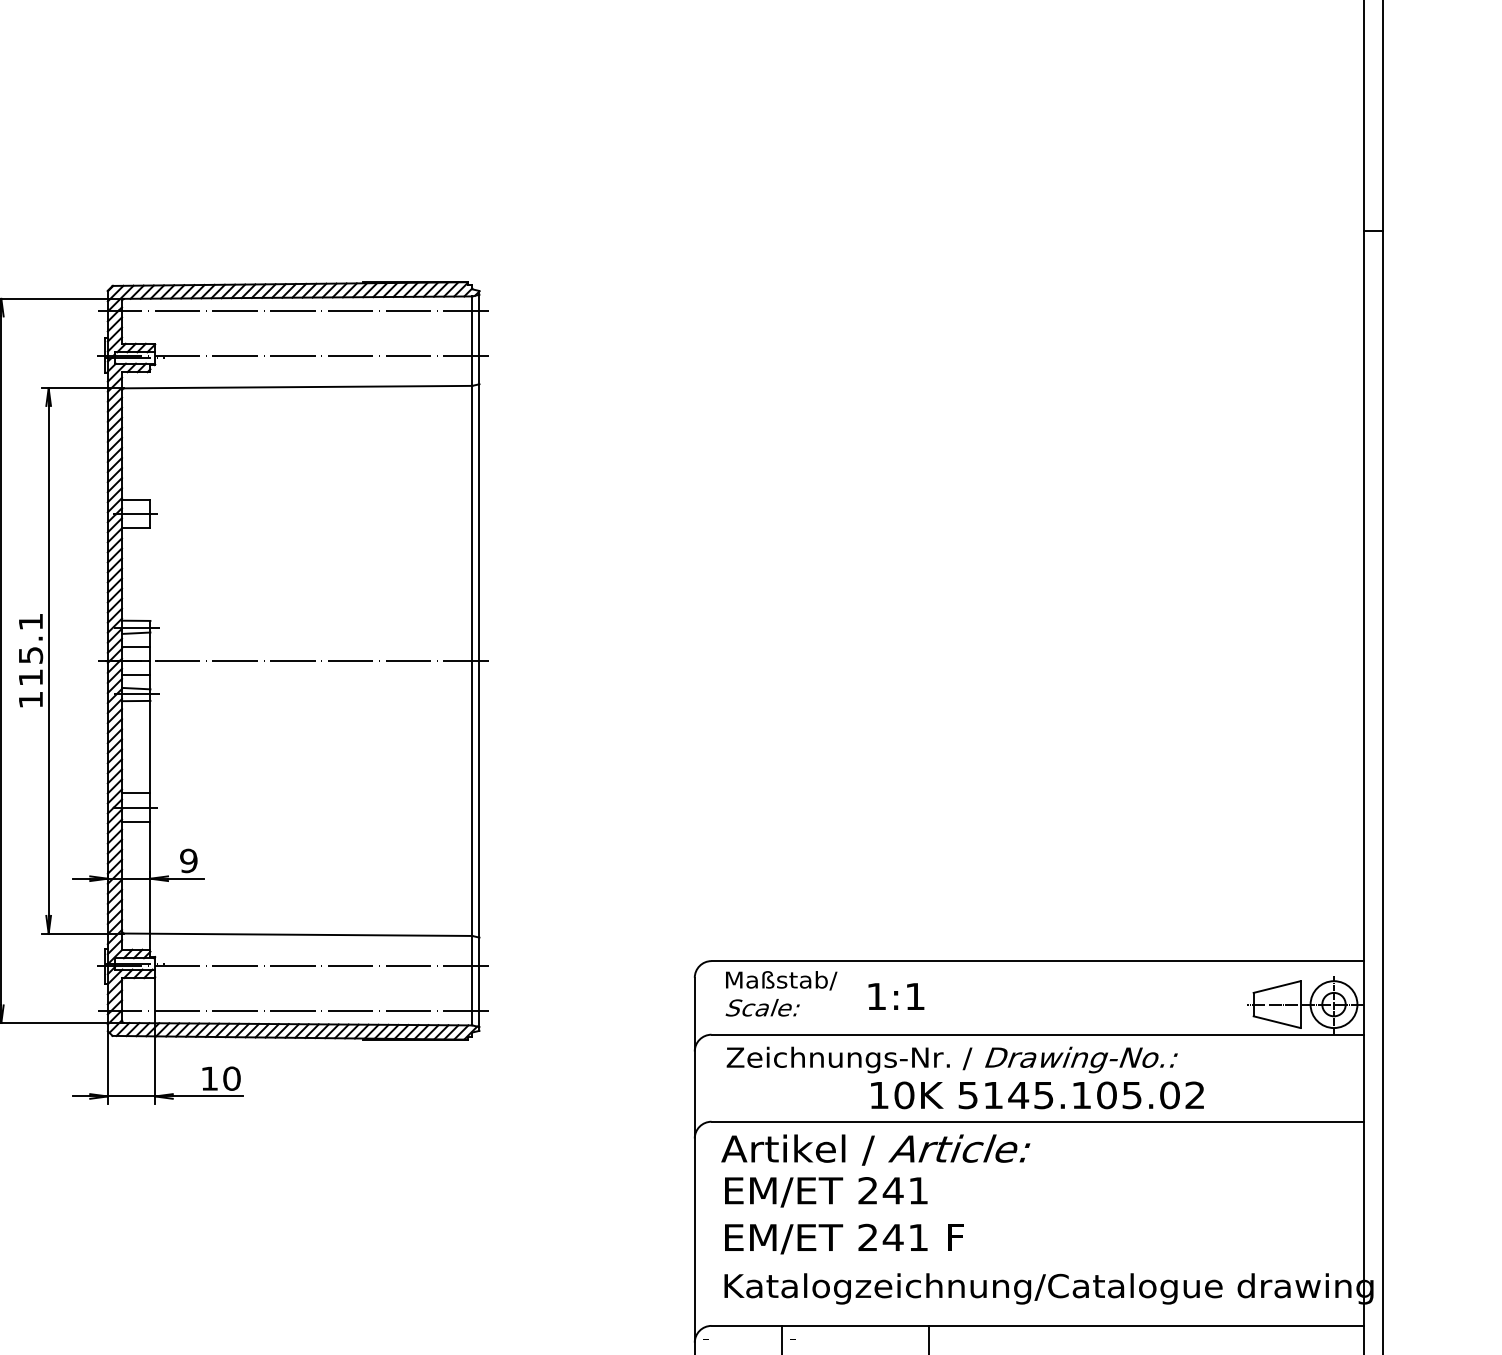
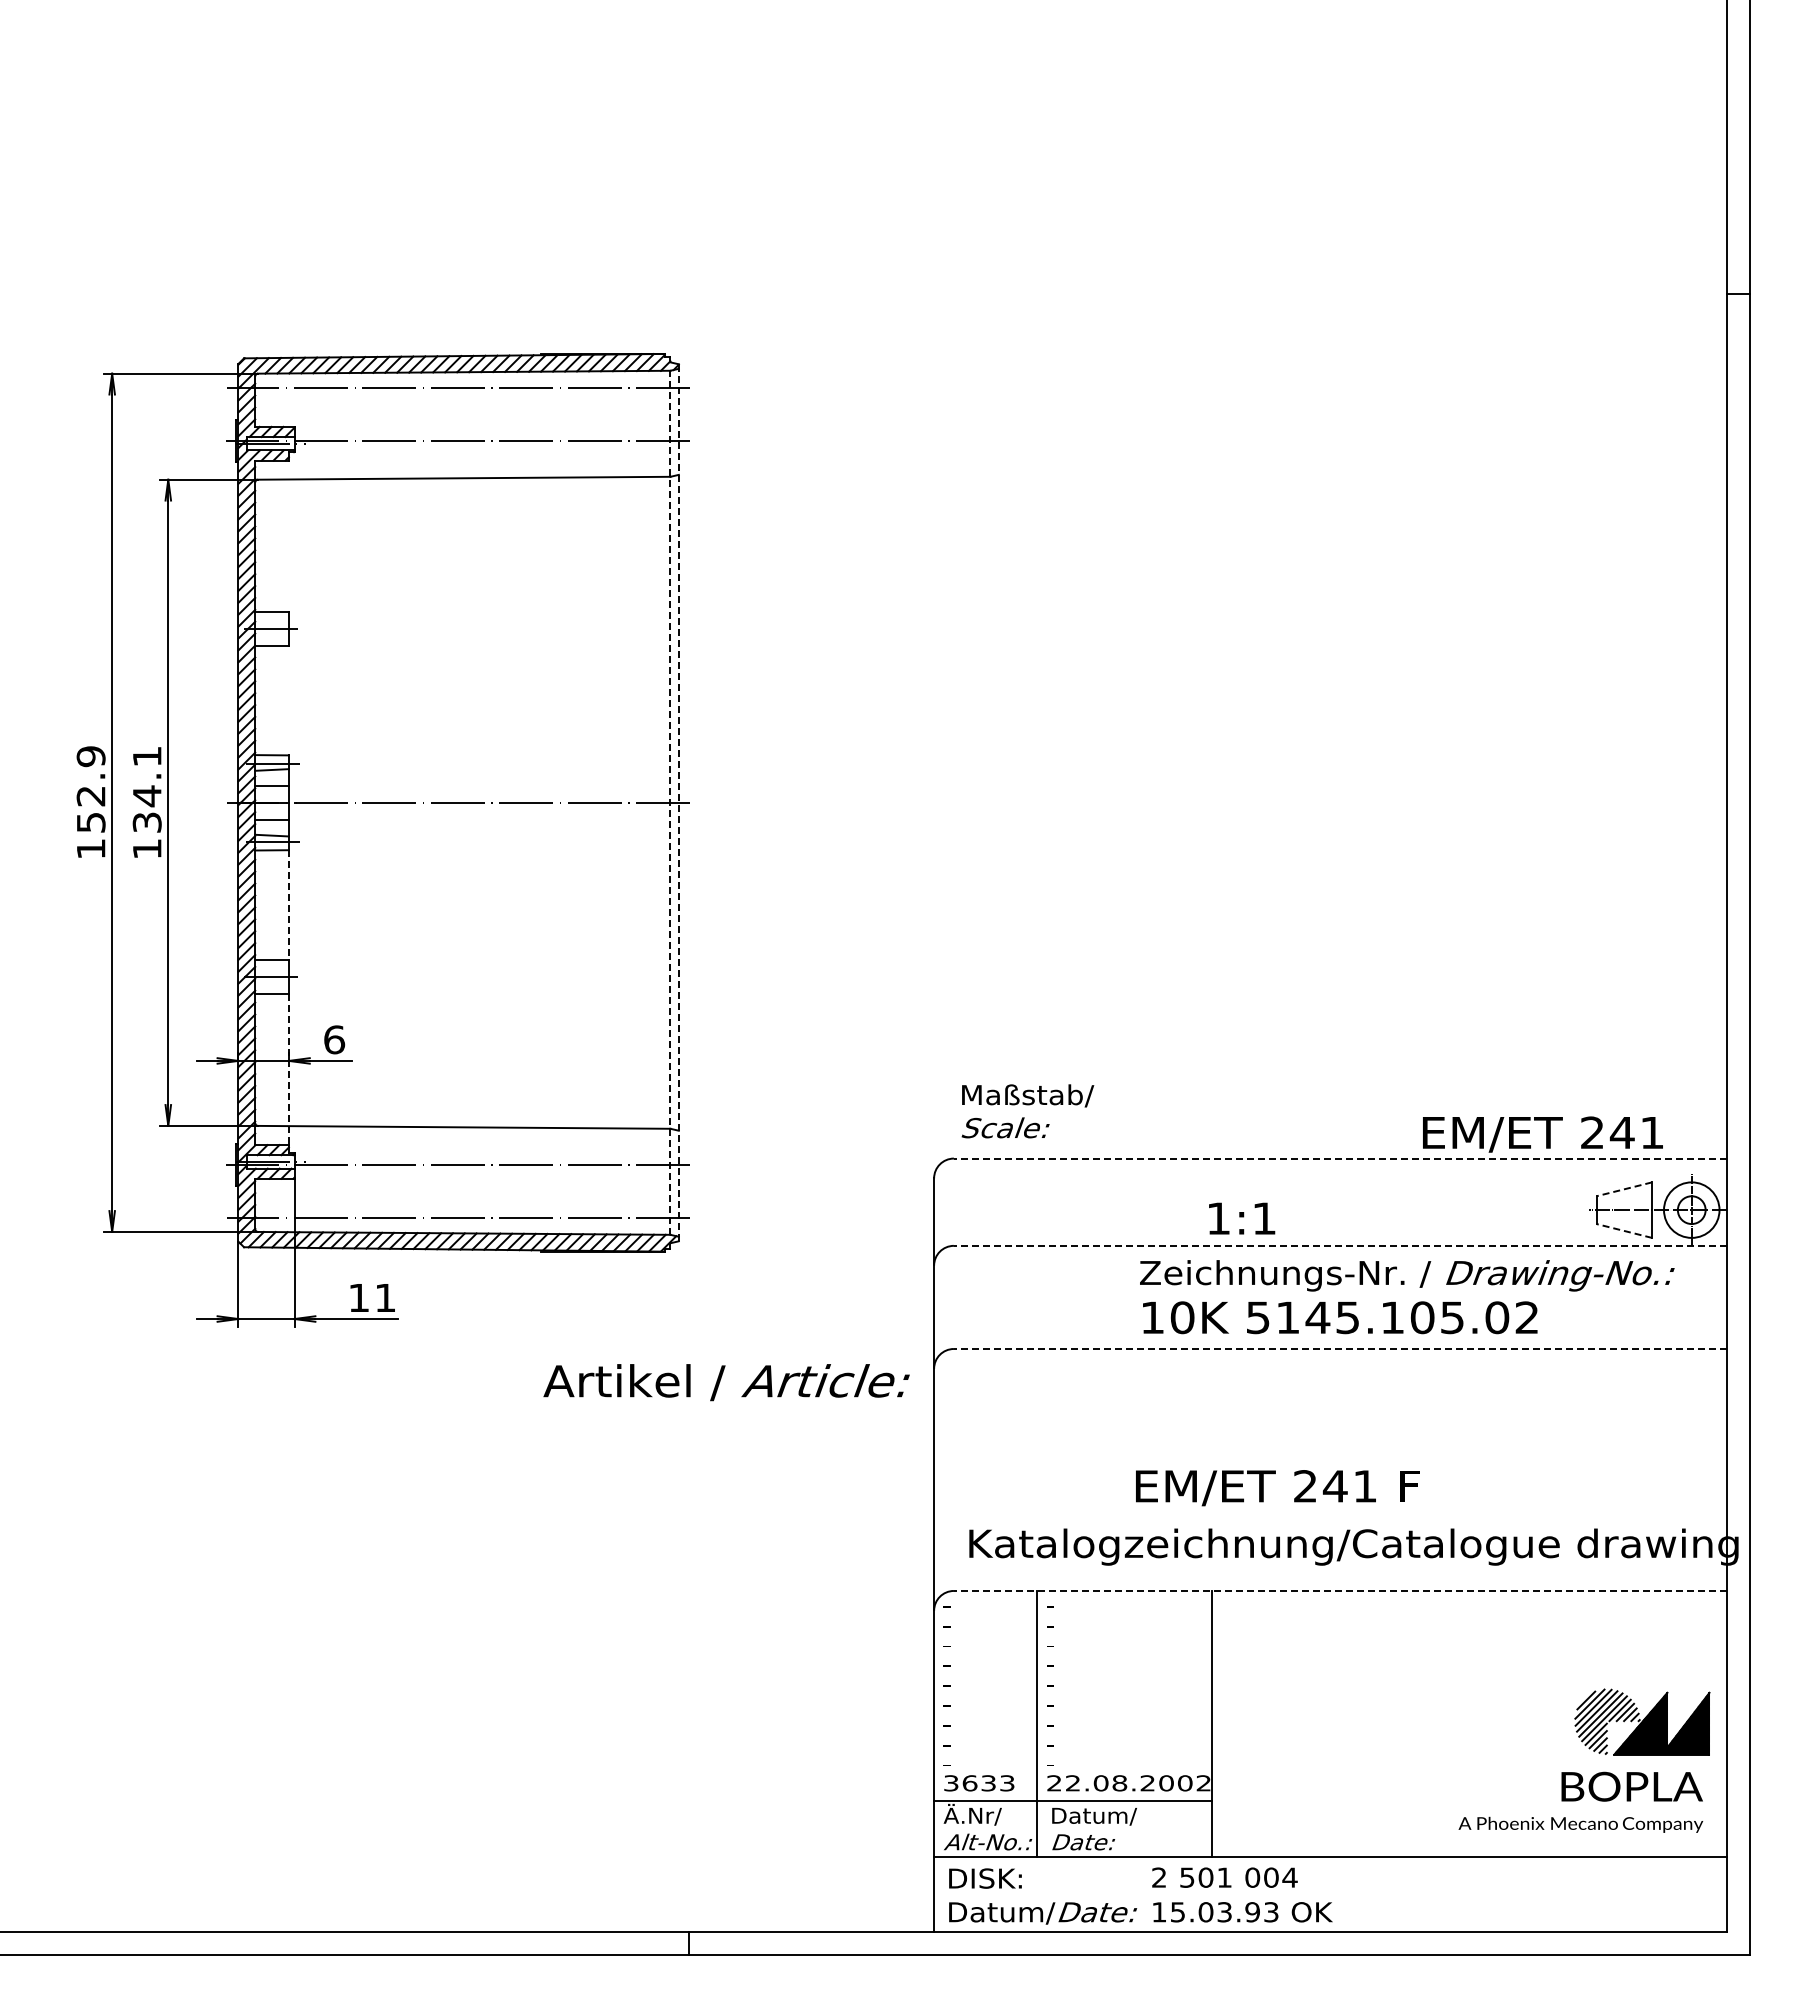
line: (472, 660) -> (670, 802), solid -> dashed
line: (479, 660) -> (678, 802), solid -> dashed
text: (30, 665) -> (146, 808), 115.1 -> 134.1
line: (150, 747) -> (288, 905), solid -> dashed
text: (188, 860) -> (334, 1039), 9 -> 6
line: (150, 885) -> (288, 1069), solid -> dashed
line: (1037, 961) -> (1340, 1158), solid -> dashed
line: (1277, 987) -> (1624, 1189), solid -> dashed
text: (781, 993) -> (1027, 1111), moved
text: (896, 996) -> (1242, 1218), moved
line: (1277, 1021) -> (1624, 1230), solid -> dashed
line: (1037, 1034) -> (1340, 1245), solid -> dashed
text: (952, 1059) -> (1407, 1275), moved
text: (231, 1078) -> (385, 1297), 10 -> 11
line: (1037, 1121) -> (1340, 1348), solid -> dashed
text: (875, 1150) -> (726, 1382), moved
text: (825, 1192) -> (1542, 1134), moved
text: (844, 1239) -> (1277, 1488), moved
line: (1037, 1325) -> (1340, 1590), solid -> dashed

